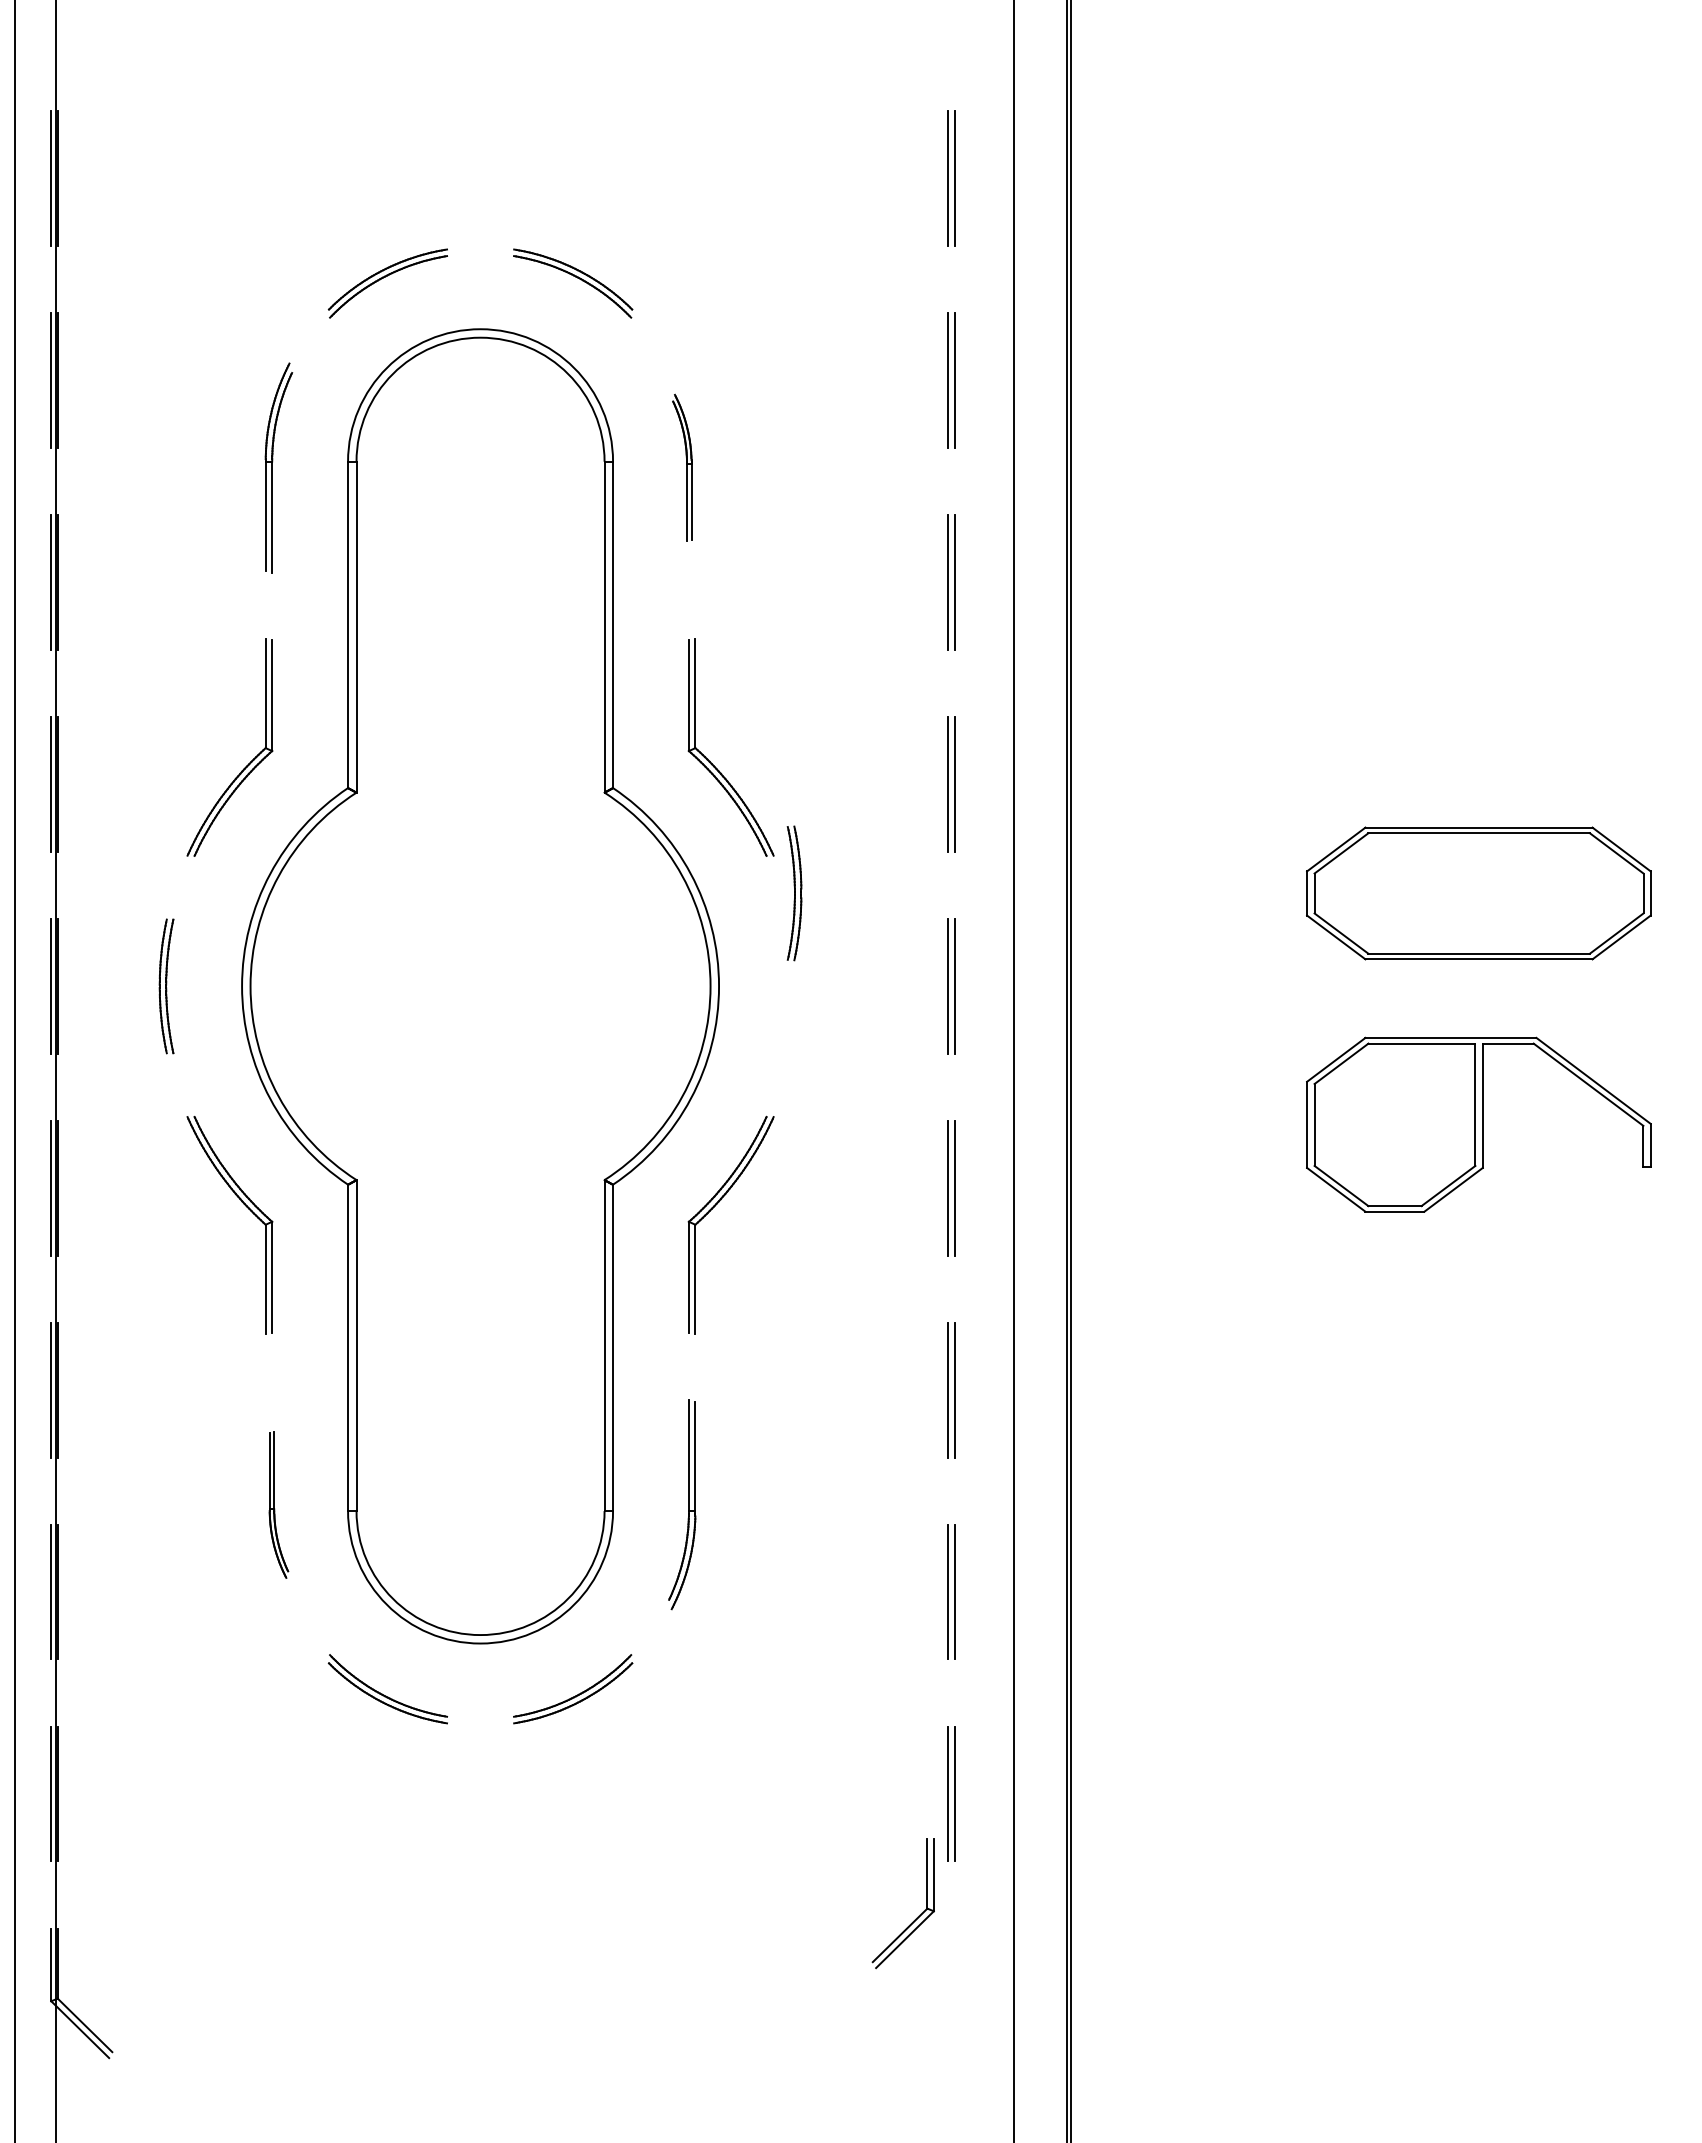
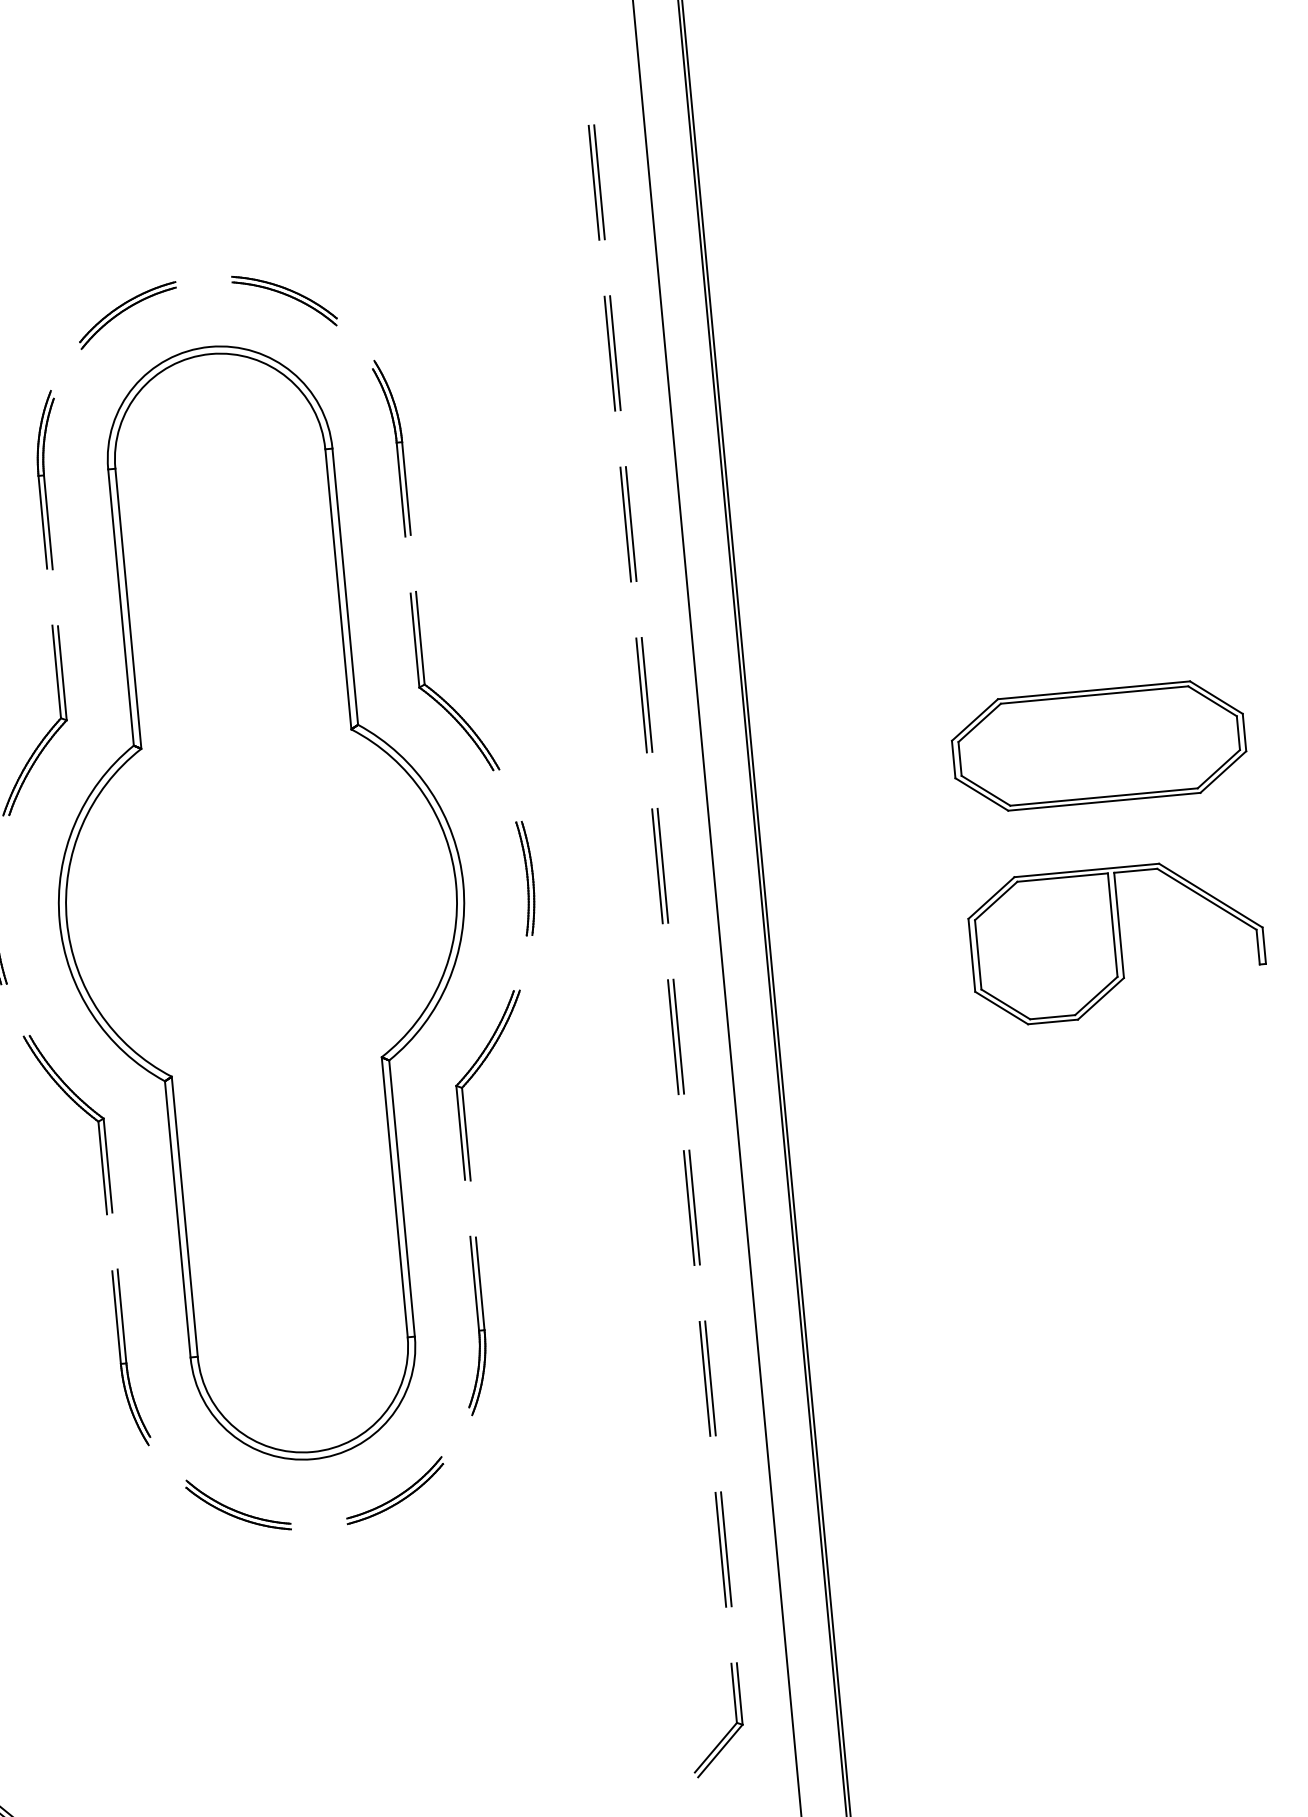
part: (682, 467) -> (391, 448), size x1.43
part: (794, 893) -> (527, 878), moved
part: (278, 1504) -> (131, 1357), size x1.43
part: (916, 1917) -> (728, 1731), moved

